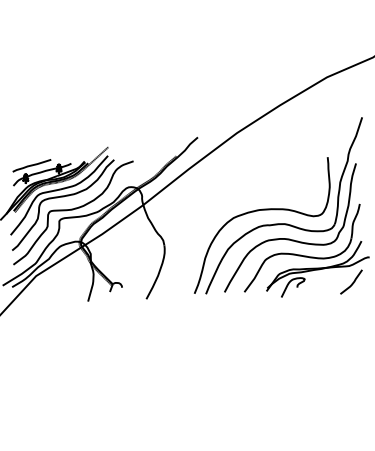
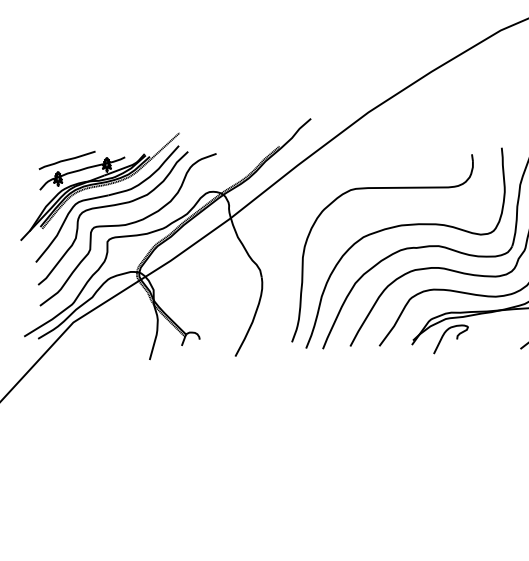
part: (246, 185) -> (382, 189), added

